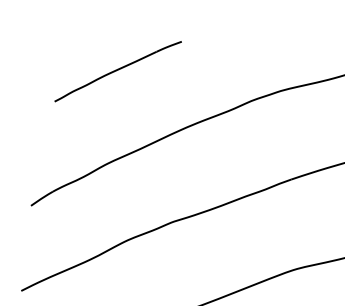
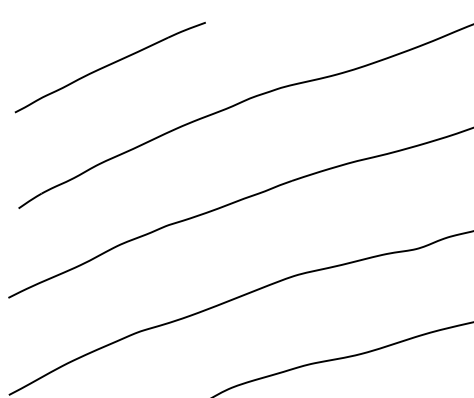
part: (117, 71) -> (109, 67), size x1.43

